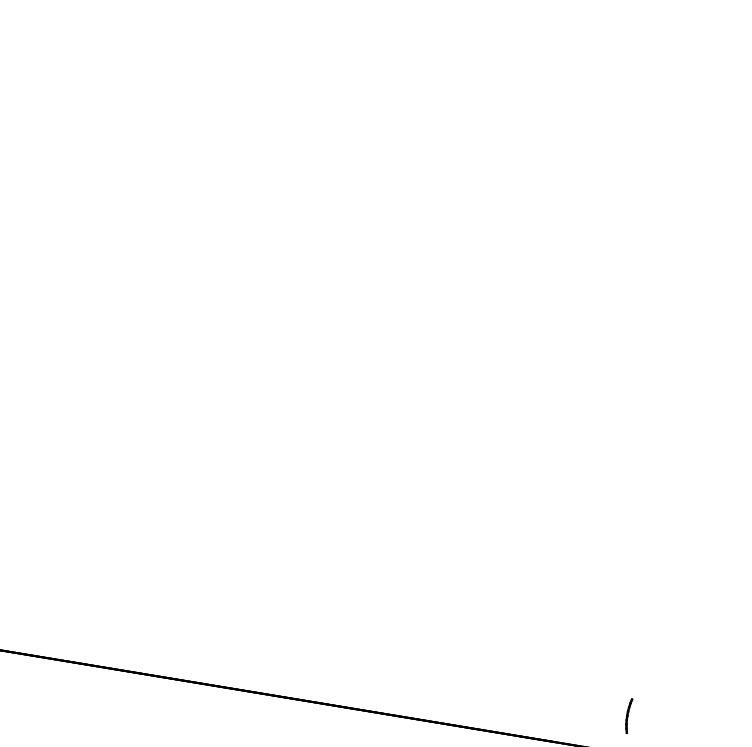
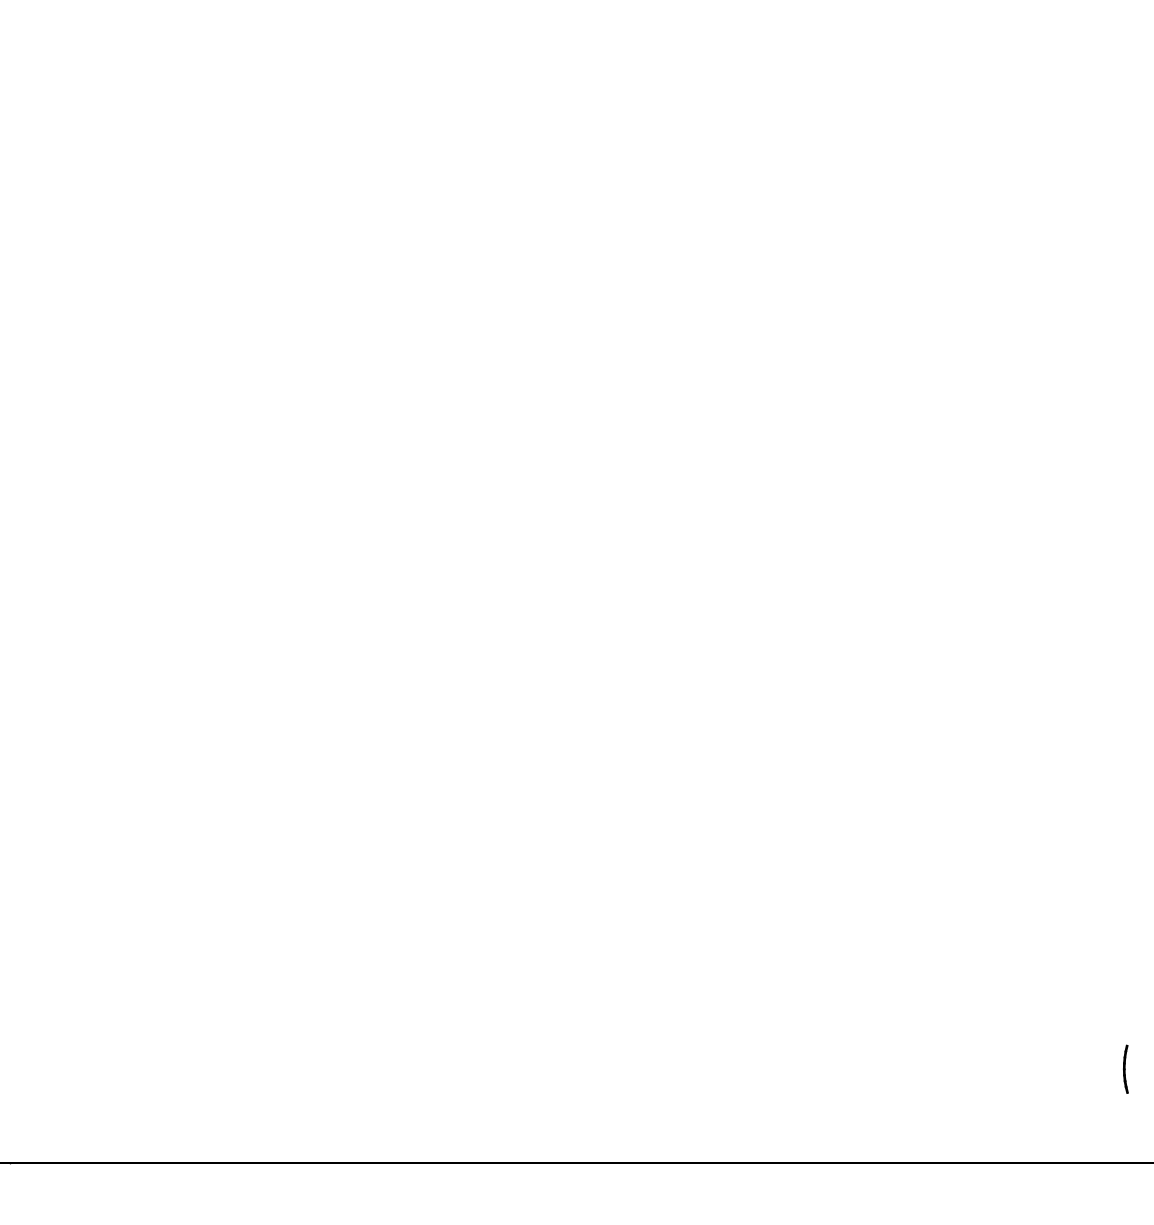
part: (628, 715) -> (1125, 1068), moved

